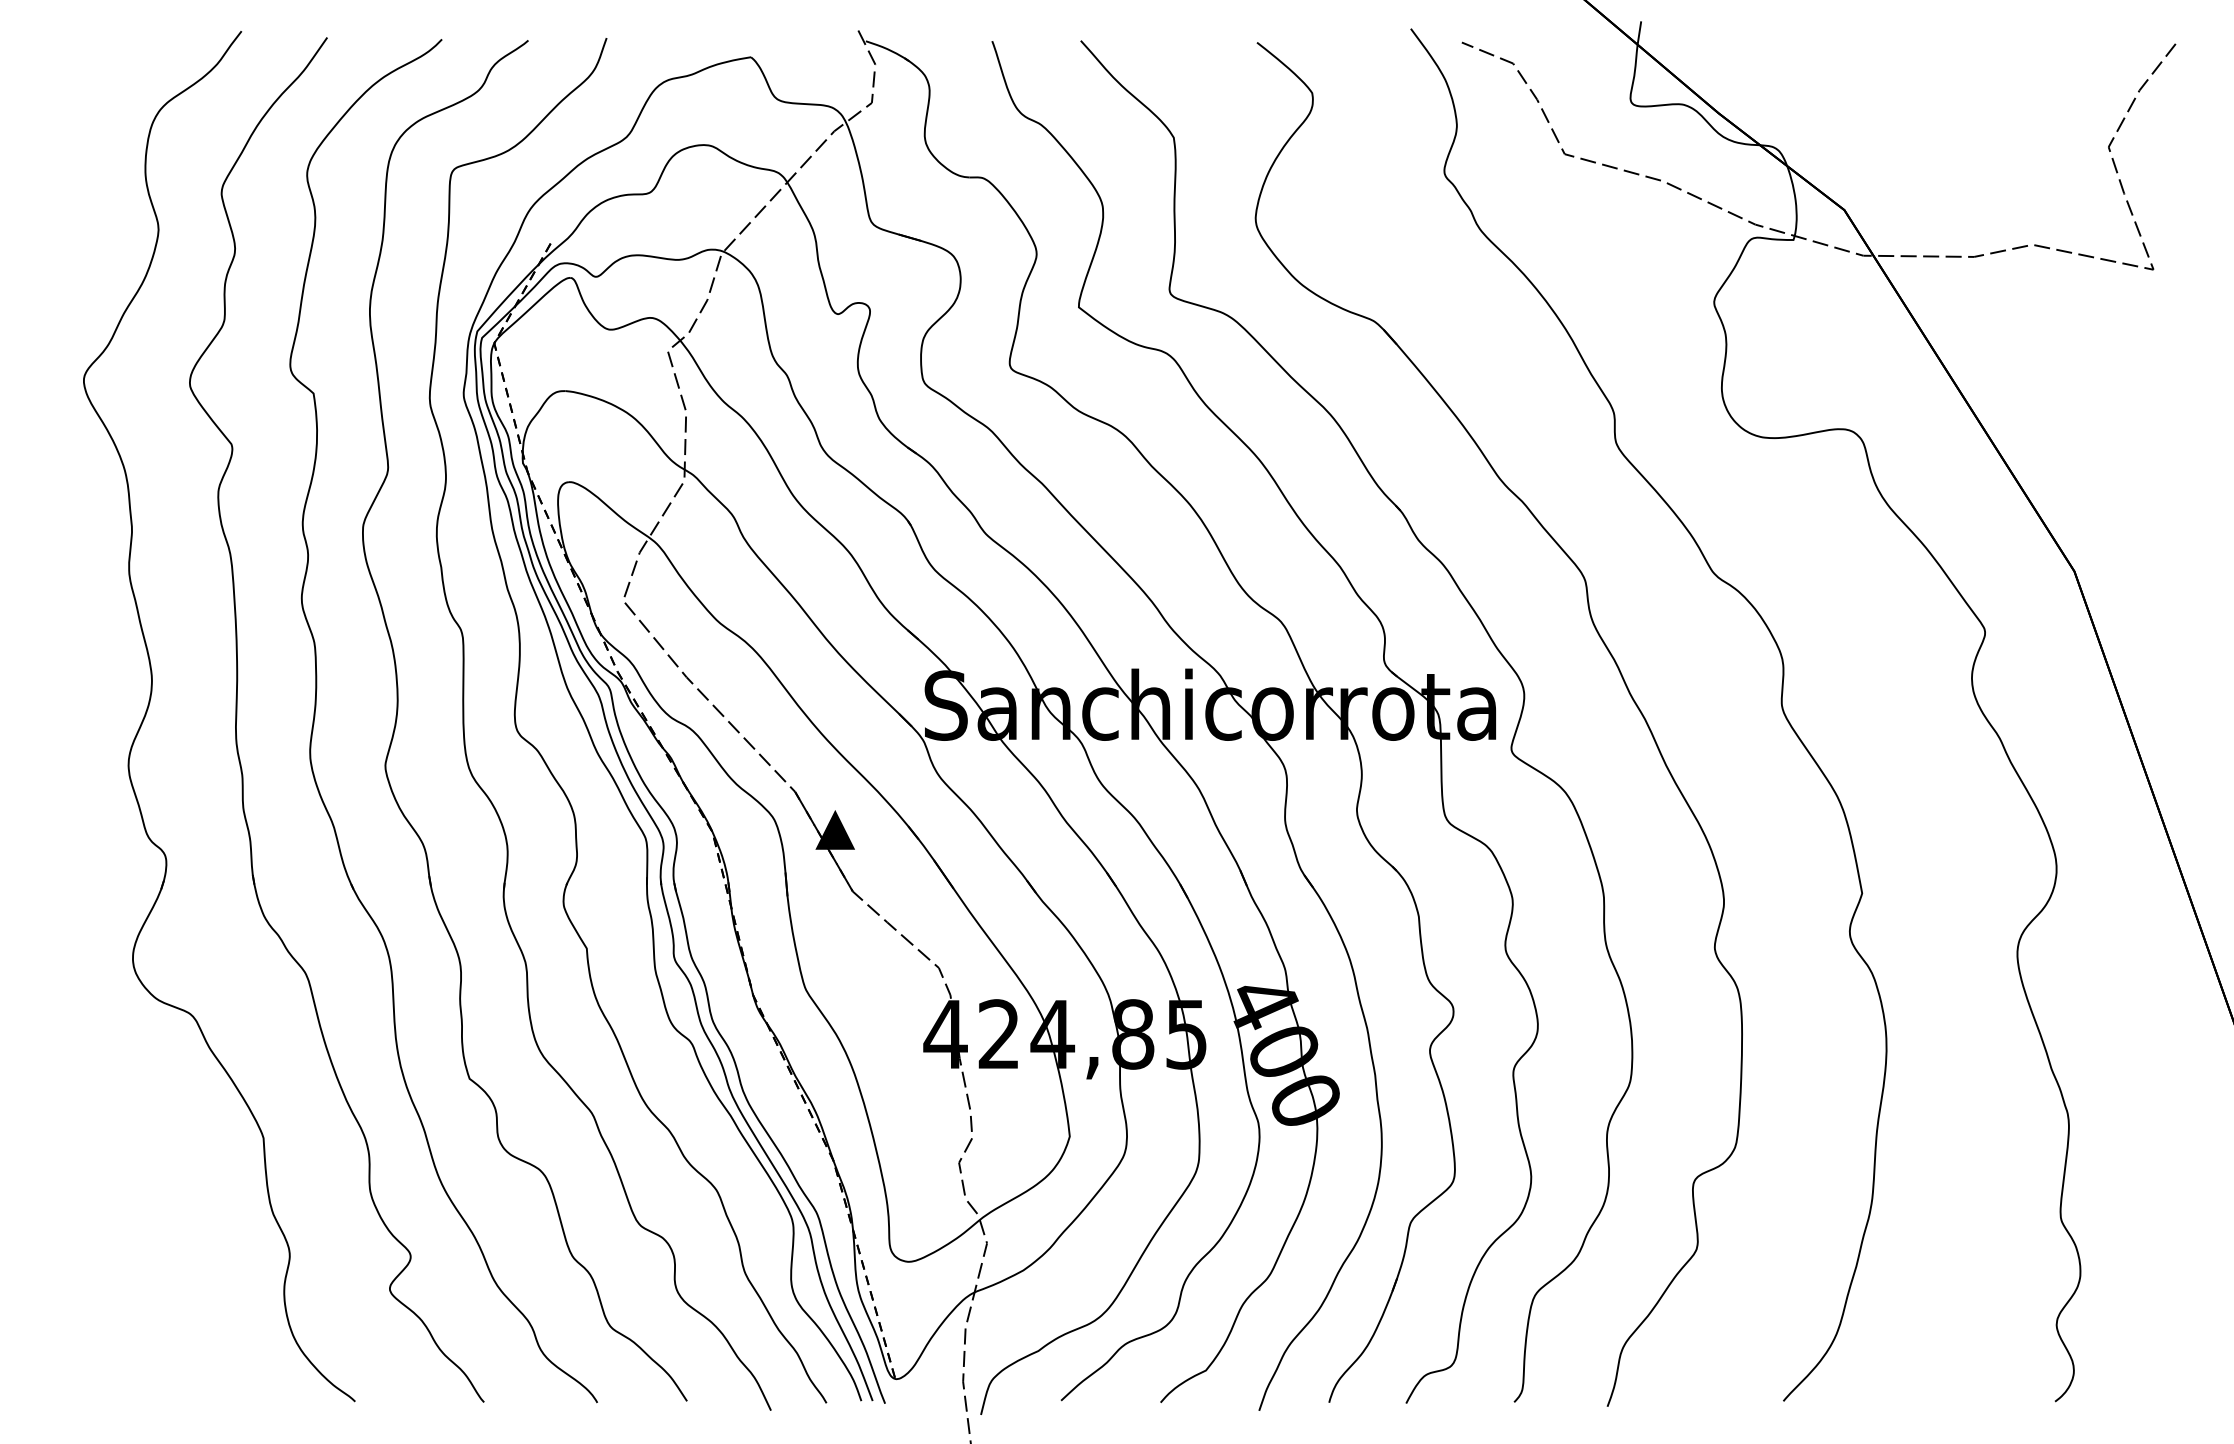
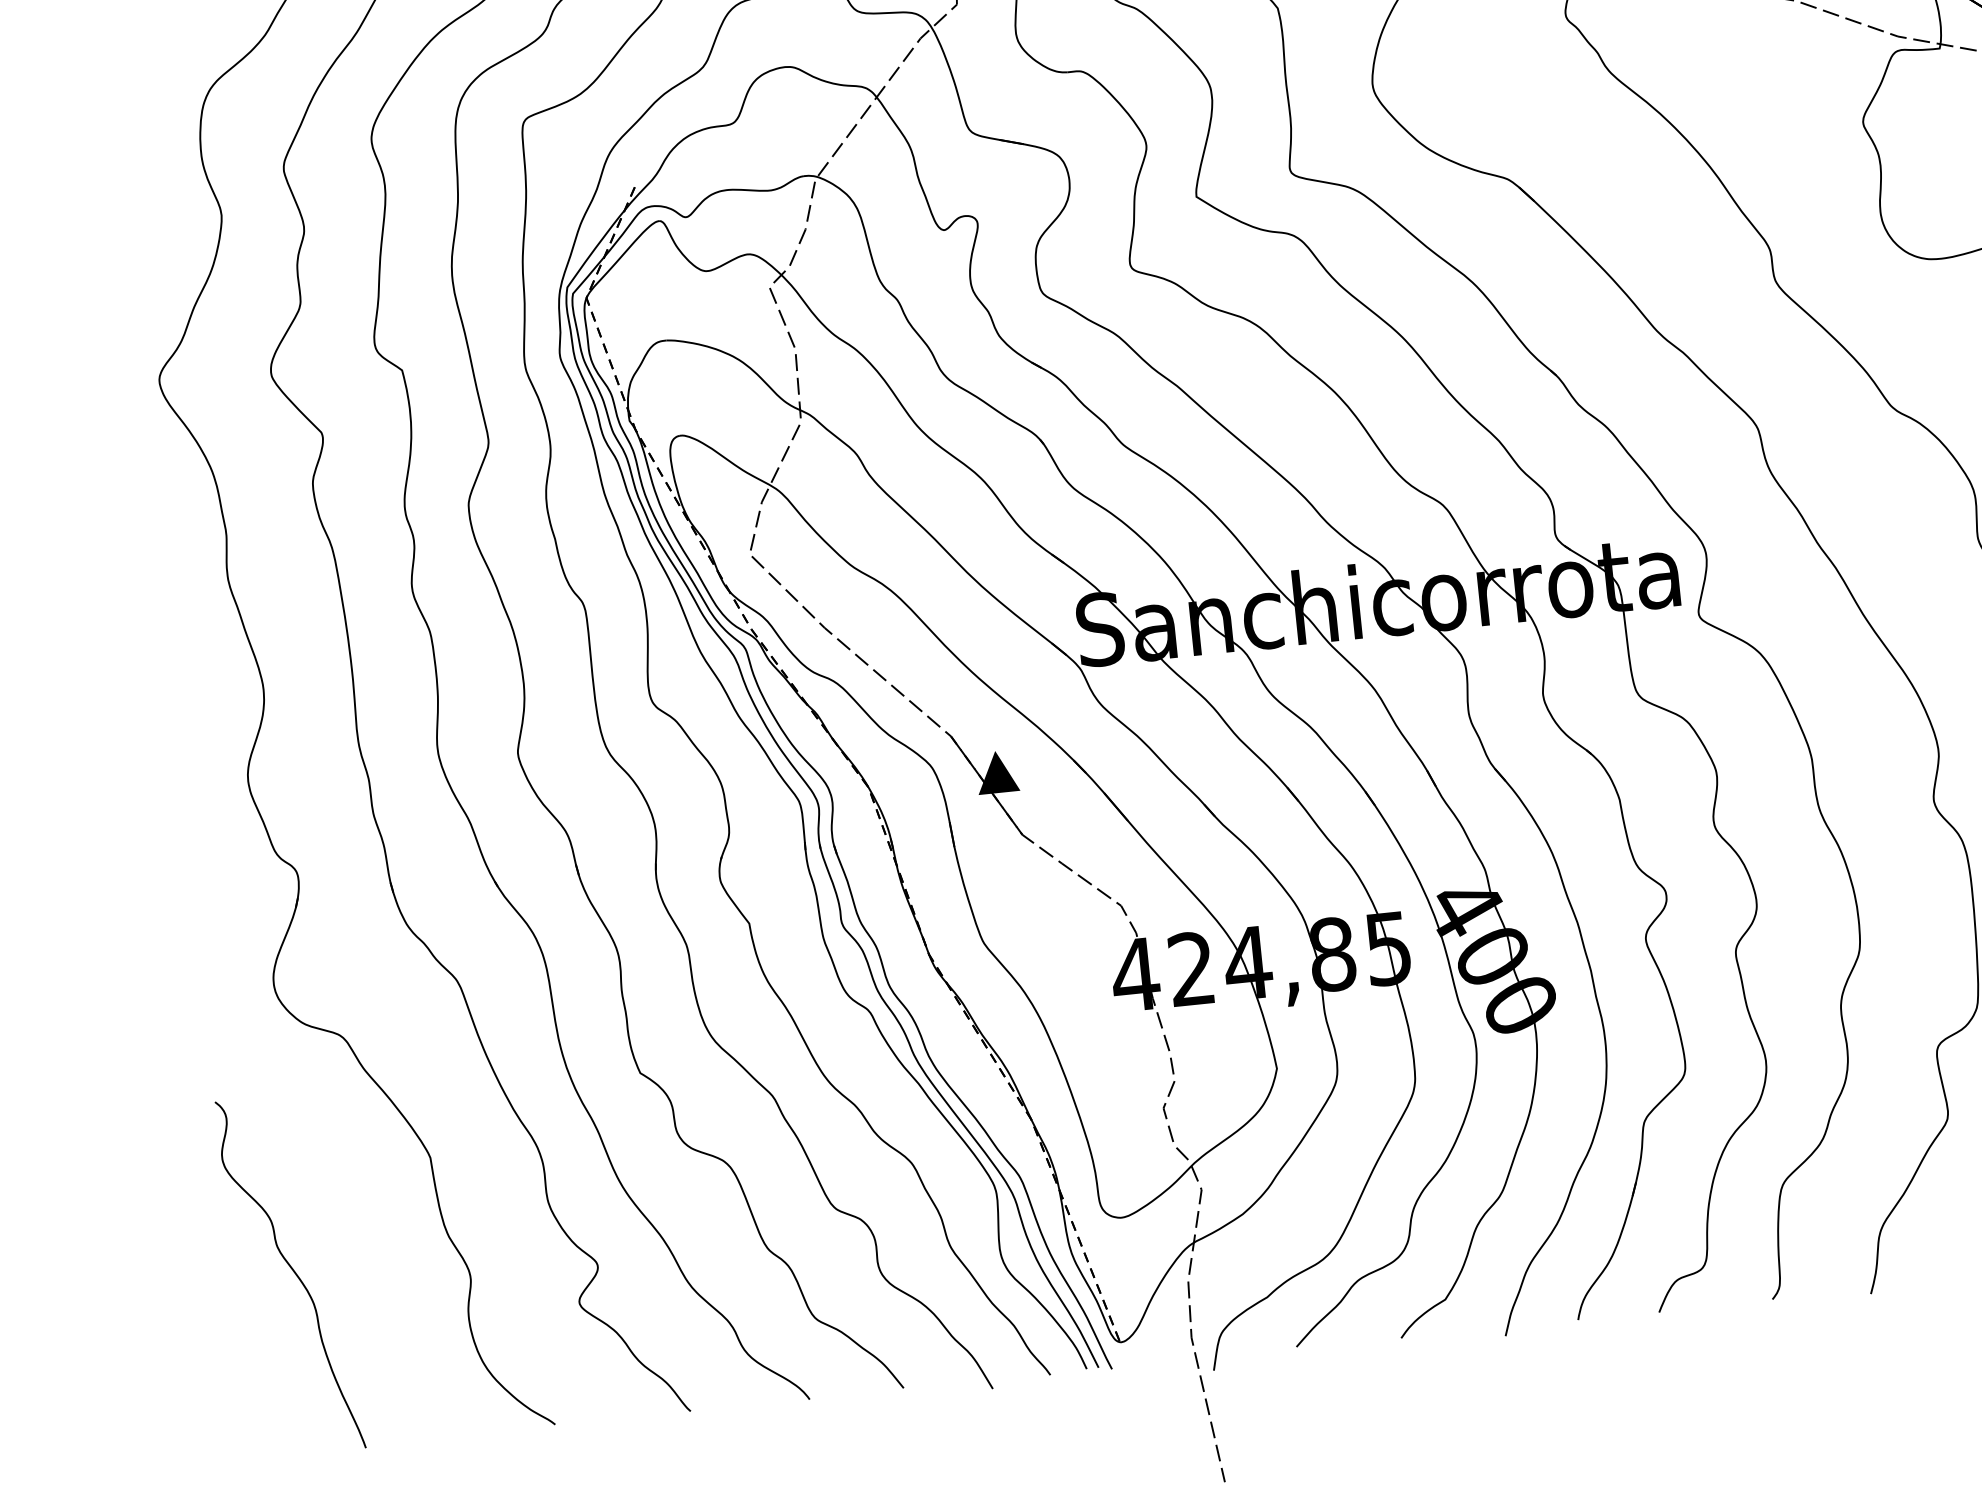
curve: (122, 1231) -> (292, 1271), added

